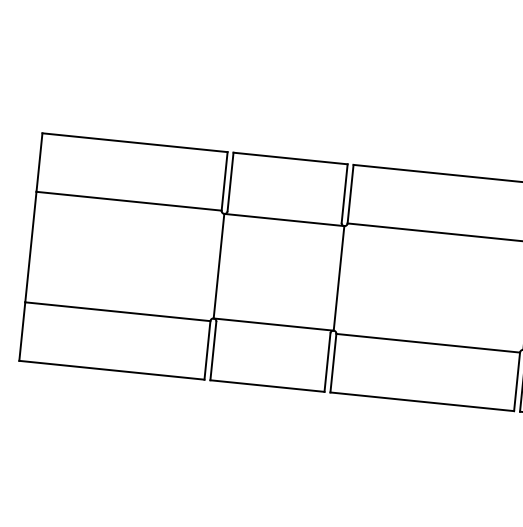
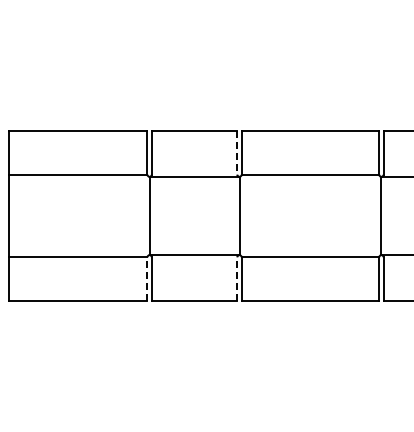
line: (344, 193) -> (237, 152), solid -> dashed
line: (207, 350) -> (147, 279), solid -> dashed
line: (327, 362) -> (237, 279), solid -> dashed

